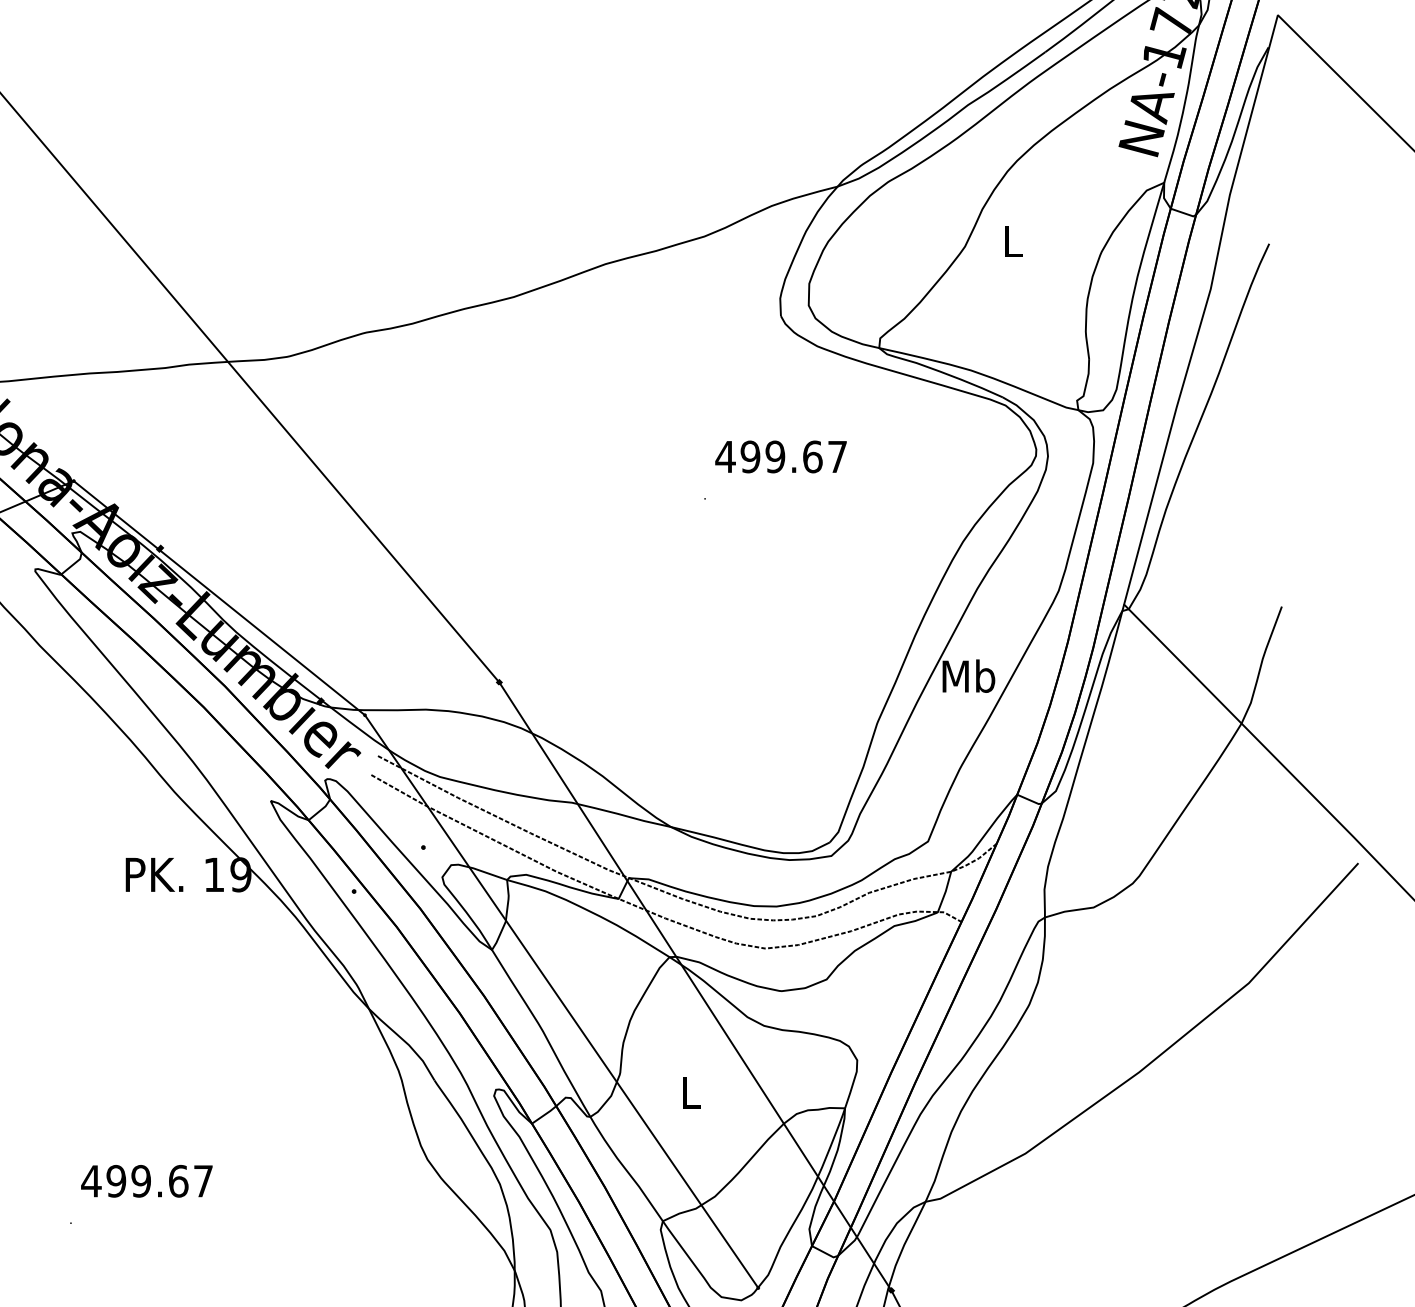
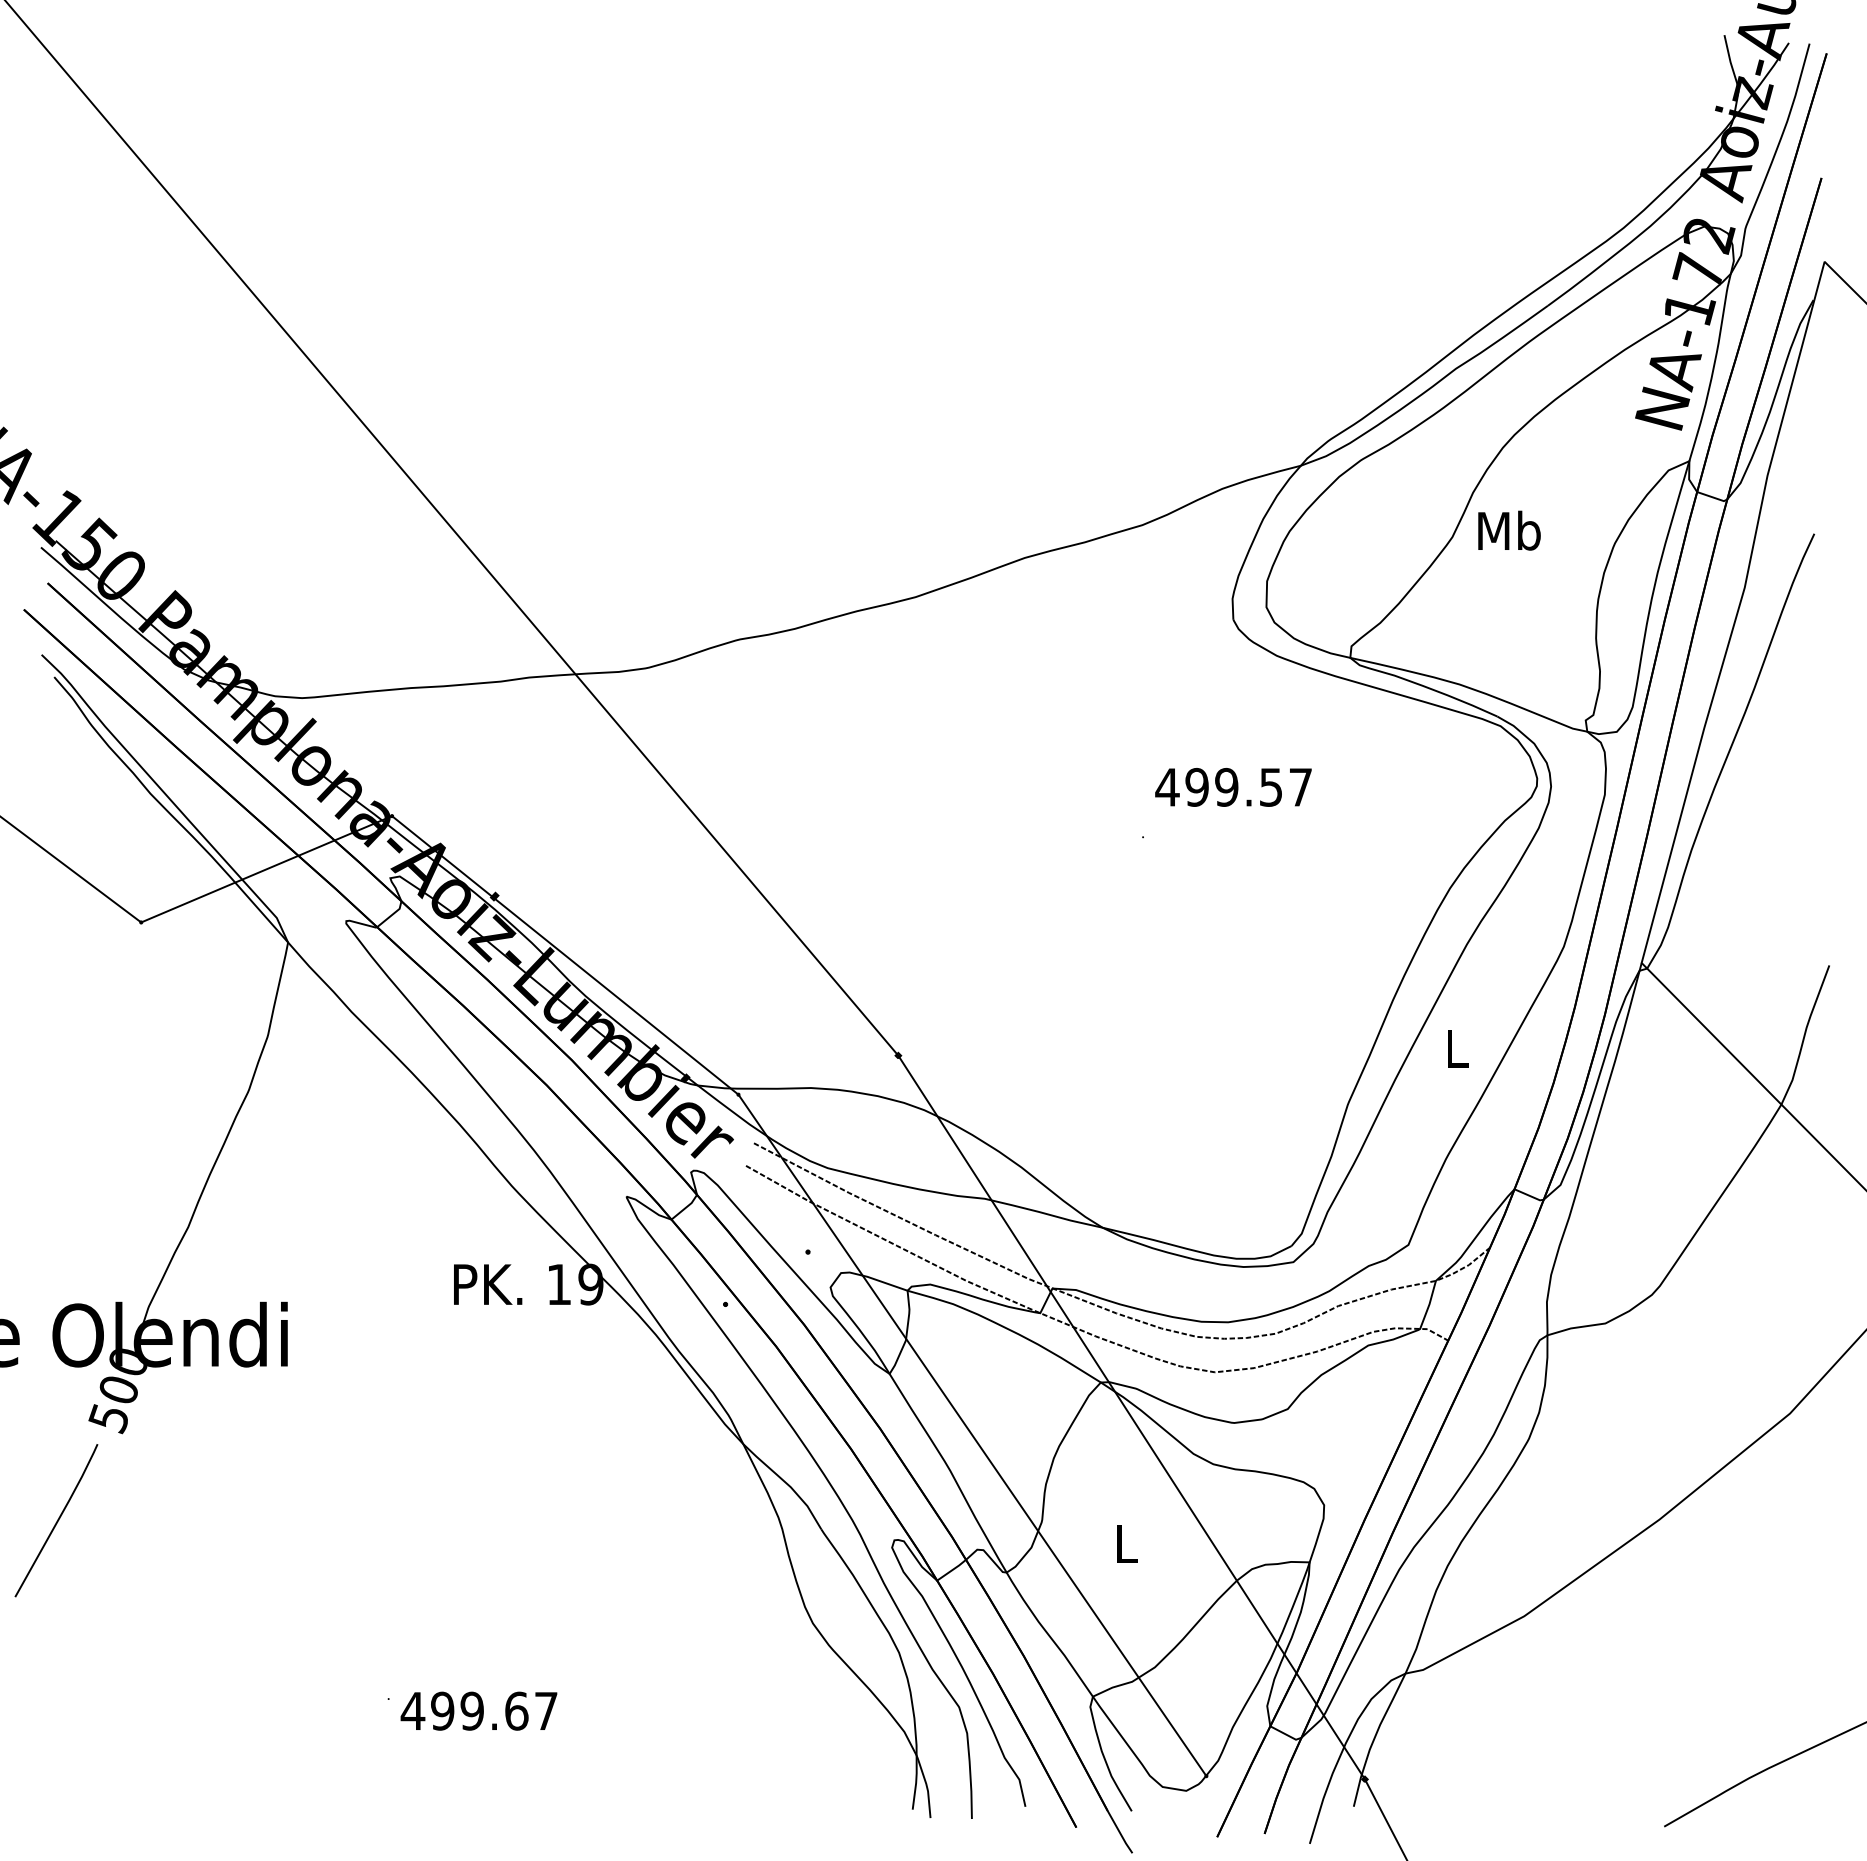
text: (1013, 241) -> (1509, 530), L -> Mb
text: (812, 456) -> (1271, 786), 499.67 -> 499.57
text: (968, 676) -> (1456, 1048), Mb -> L
text: (146, 1180) -> (478, 1710), moved

